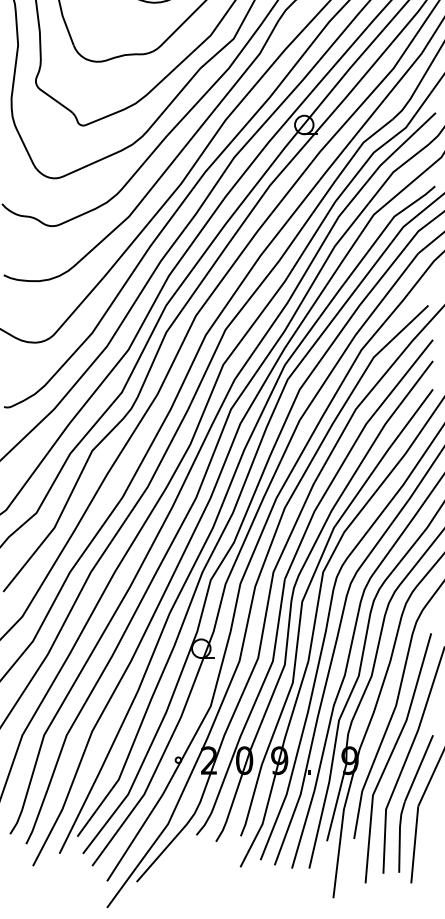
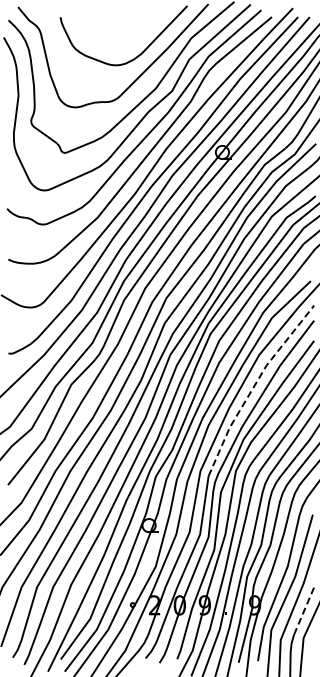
line: (349, 453) -> (254, 386), solid -> dashed
line: (419, 767) -> (304, 610), solid -> dashed

